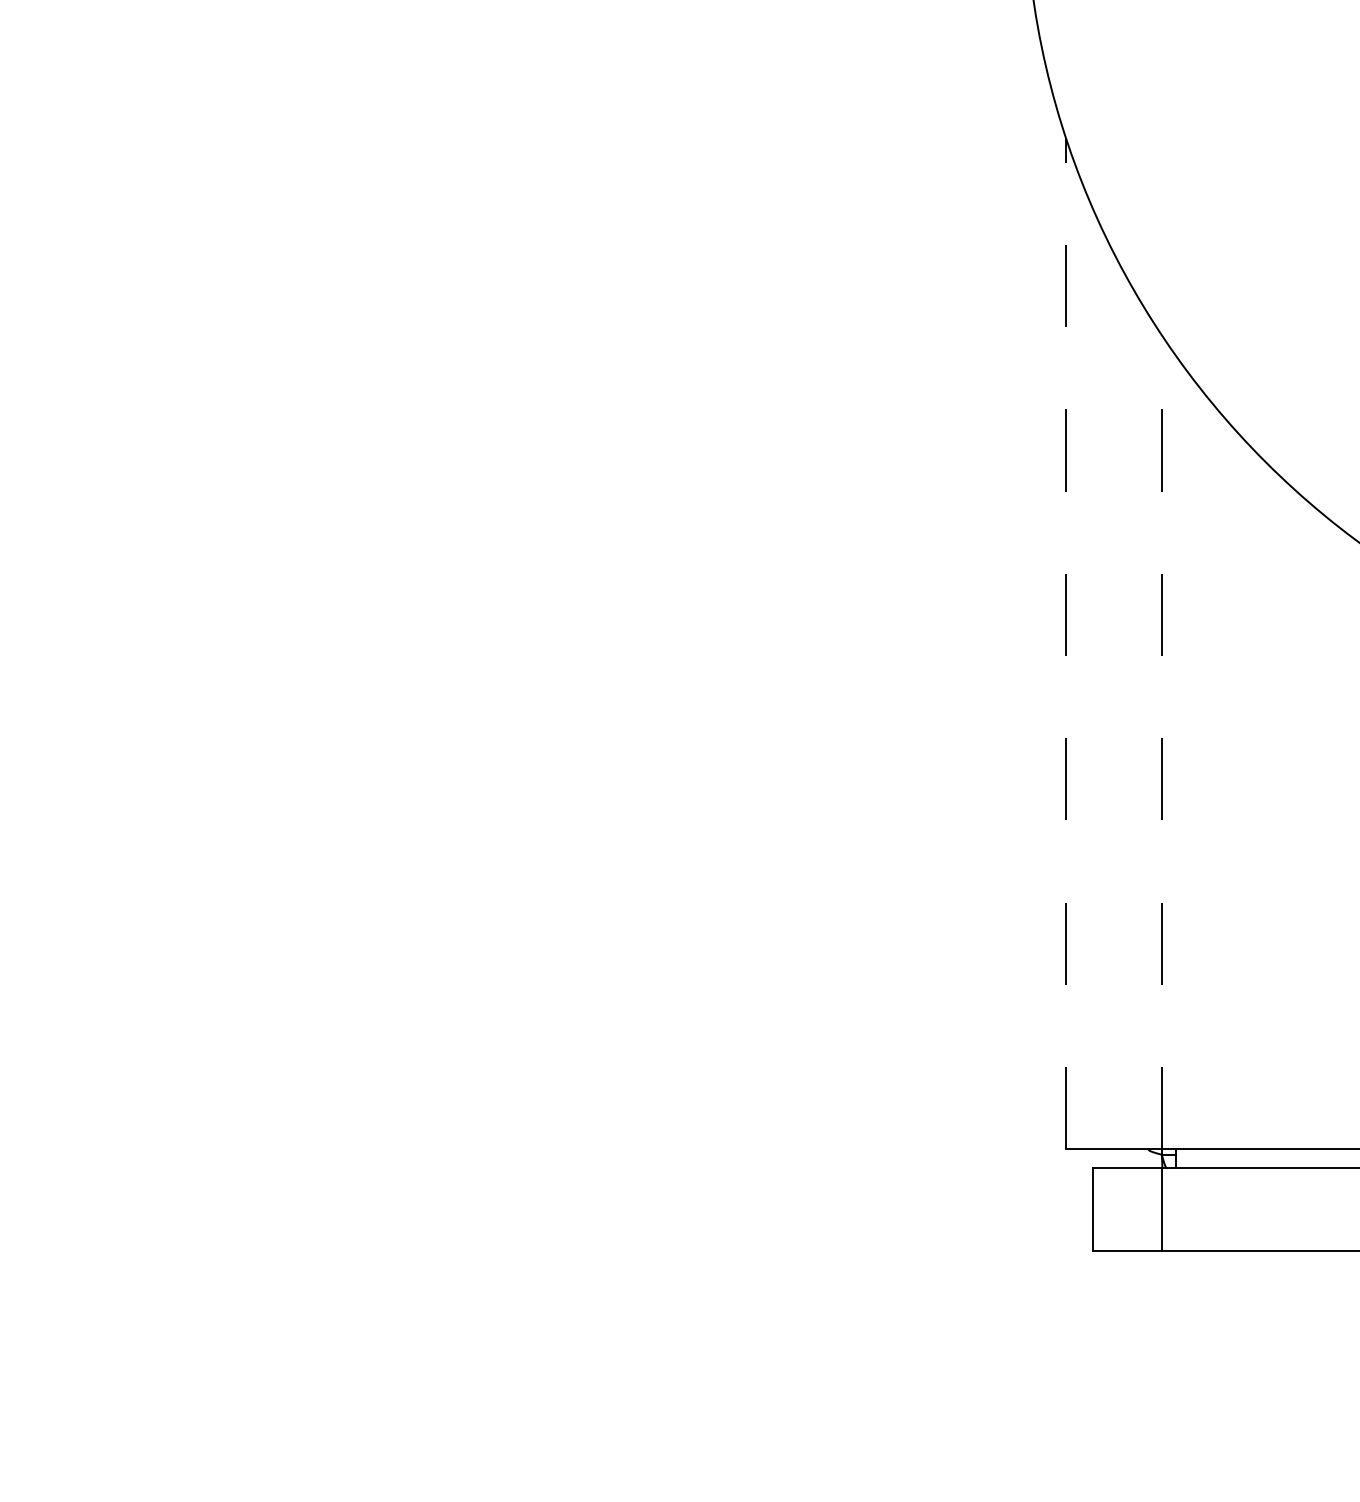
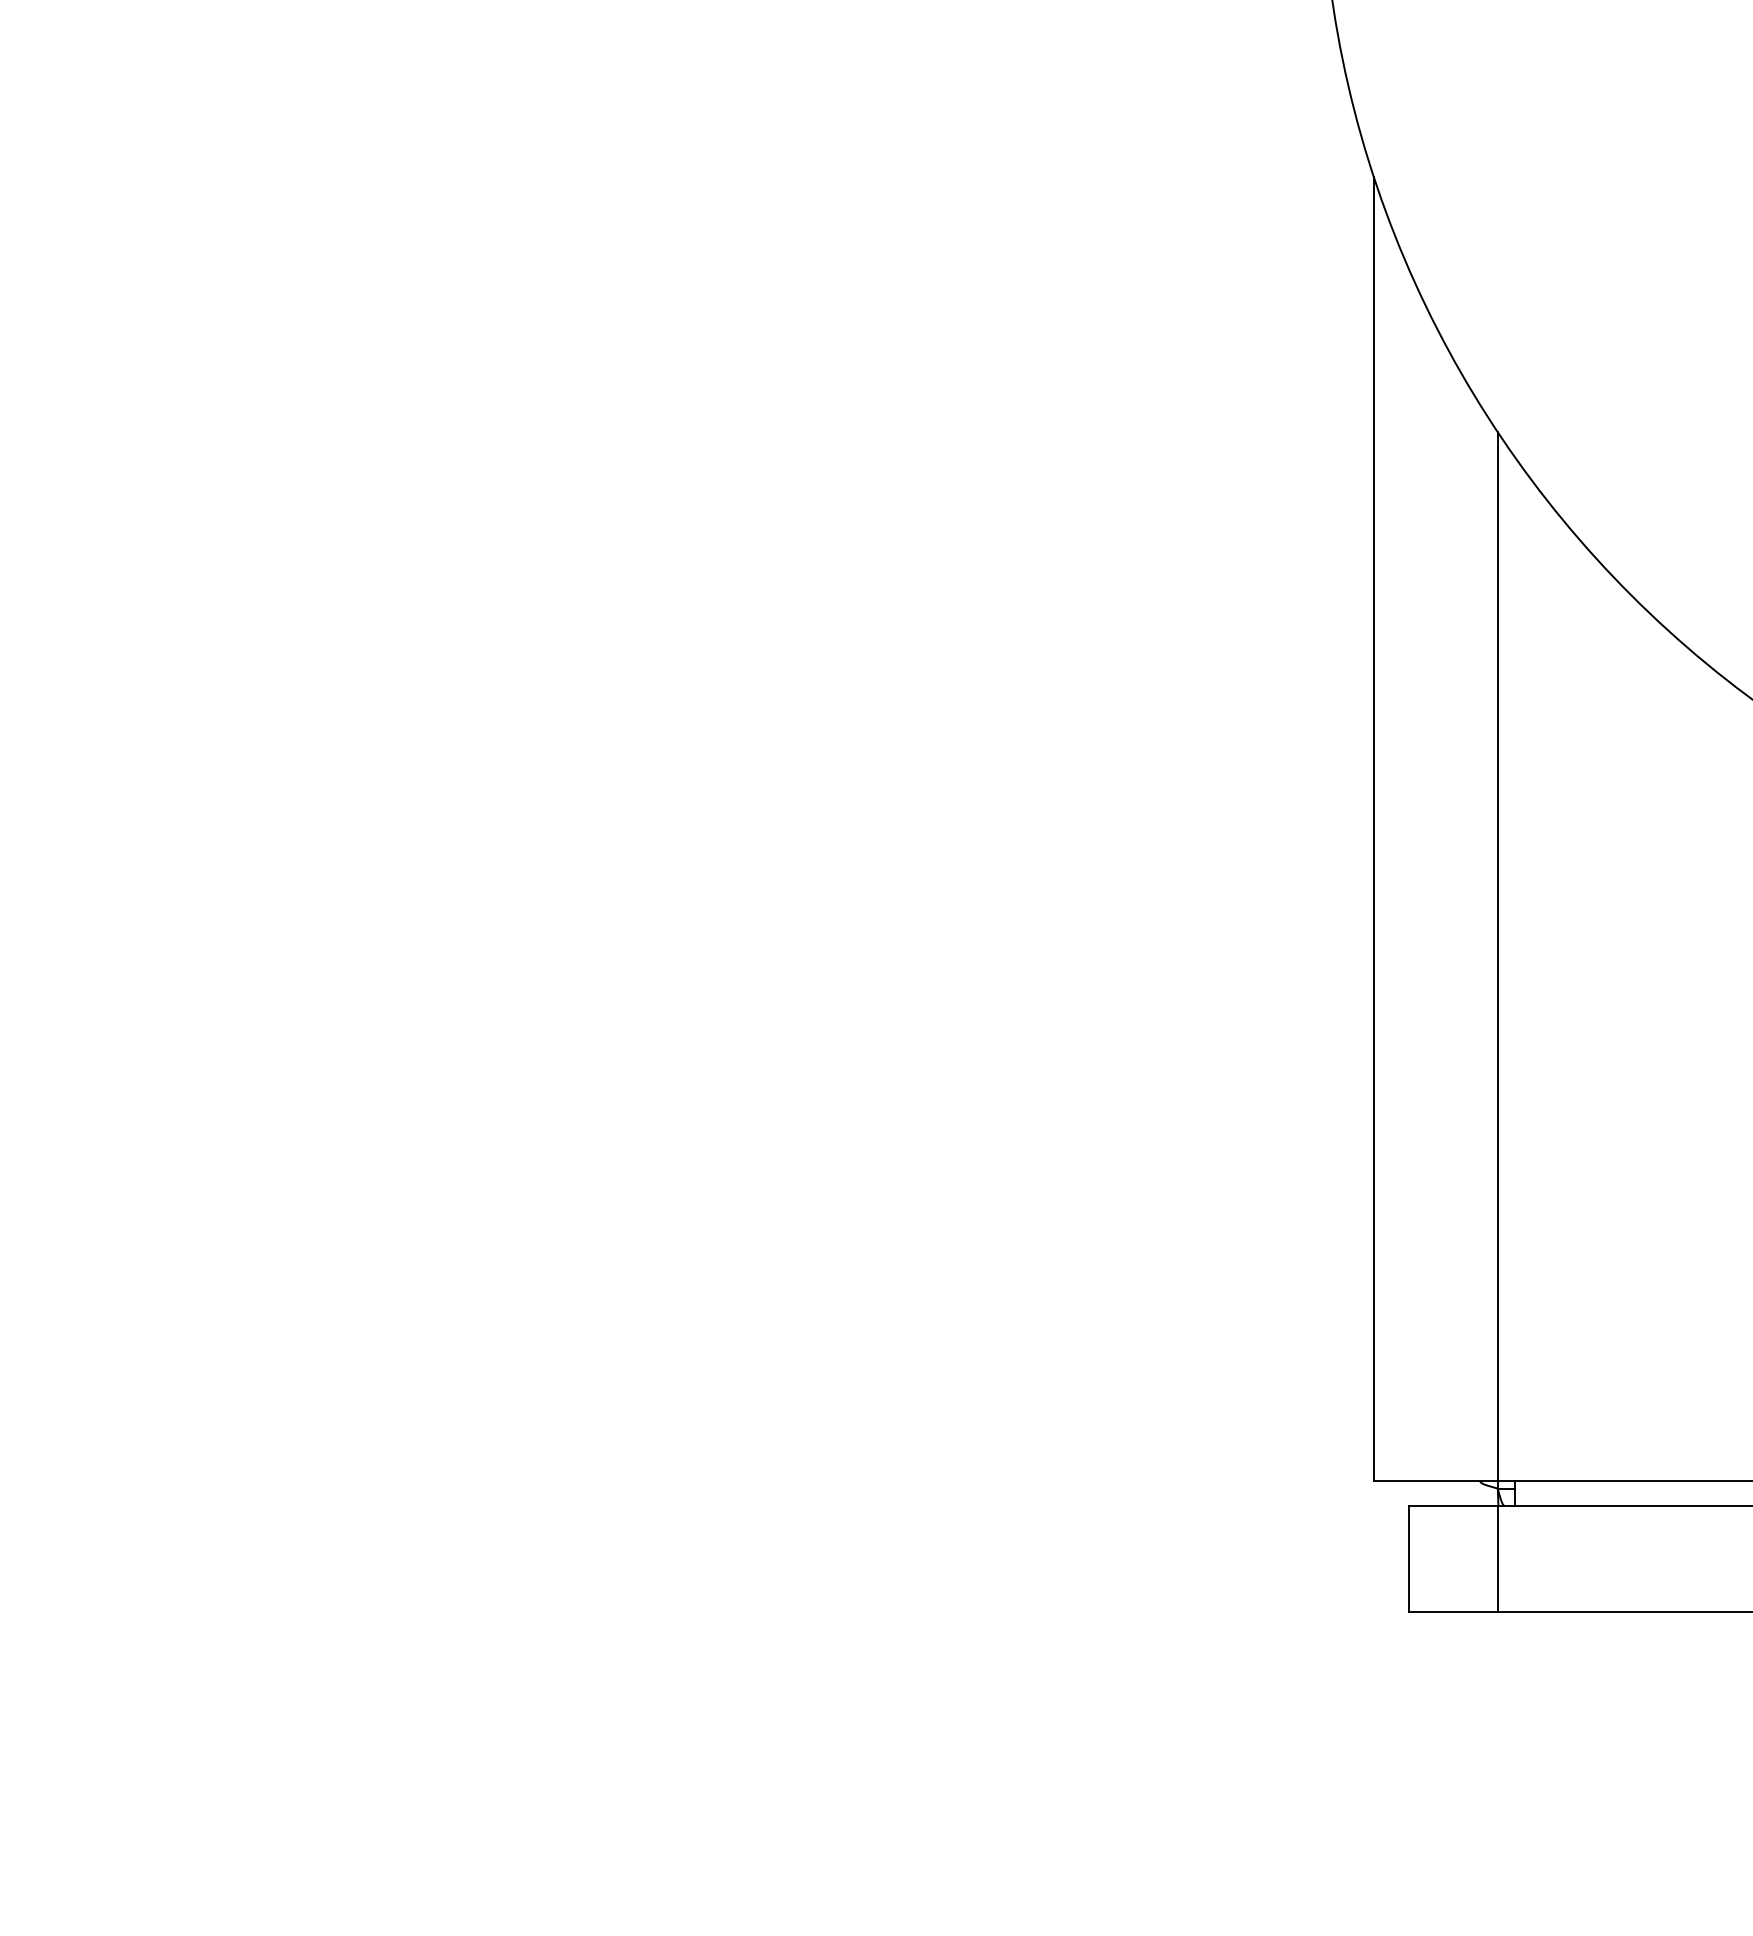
line: (1066, 643) -> (1374, 829), dashed -> solid
line: (1161, 742) -> (1497, 957), dashed -> solid

